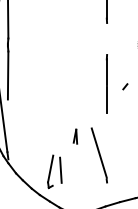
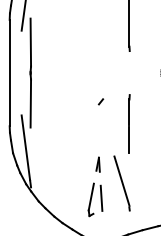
line: (106, 83) -> (129, 123), moved
line: (124, 86) -> (100, 101), moved
part: (54, 171) -> (95, 199), moved

